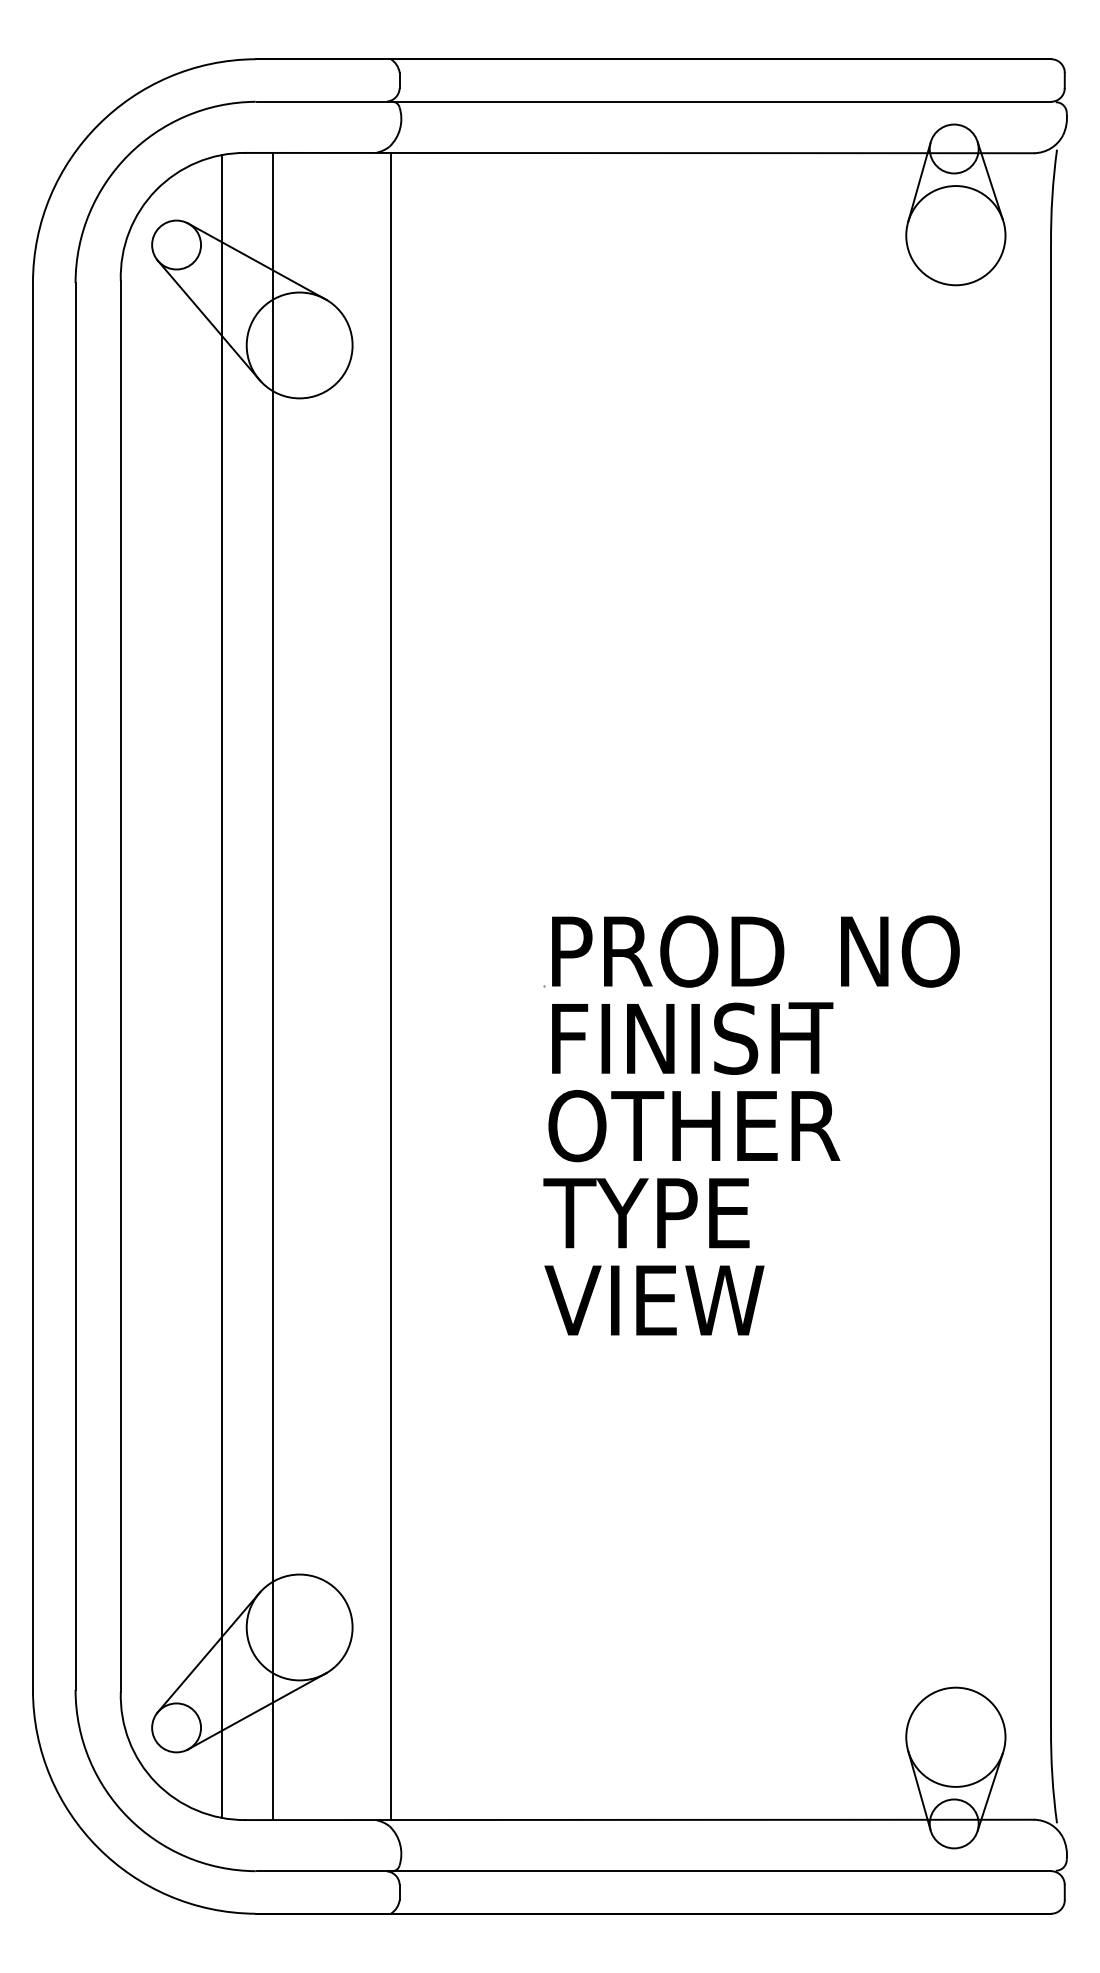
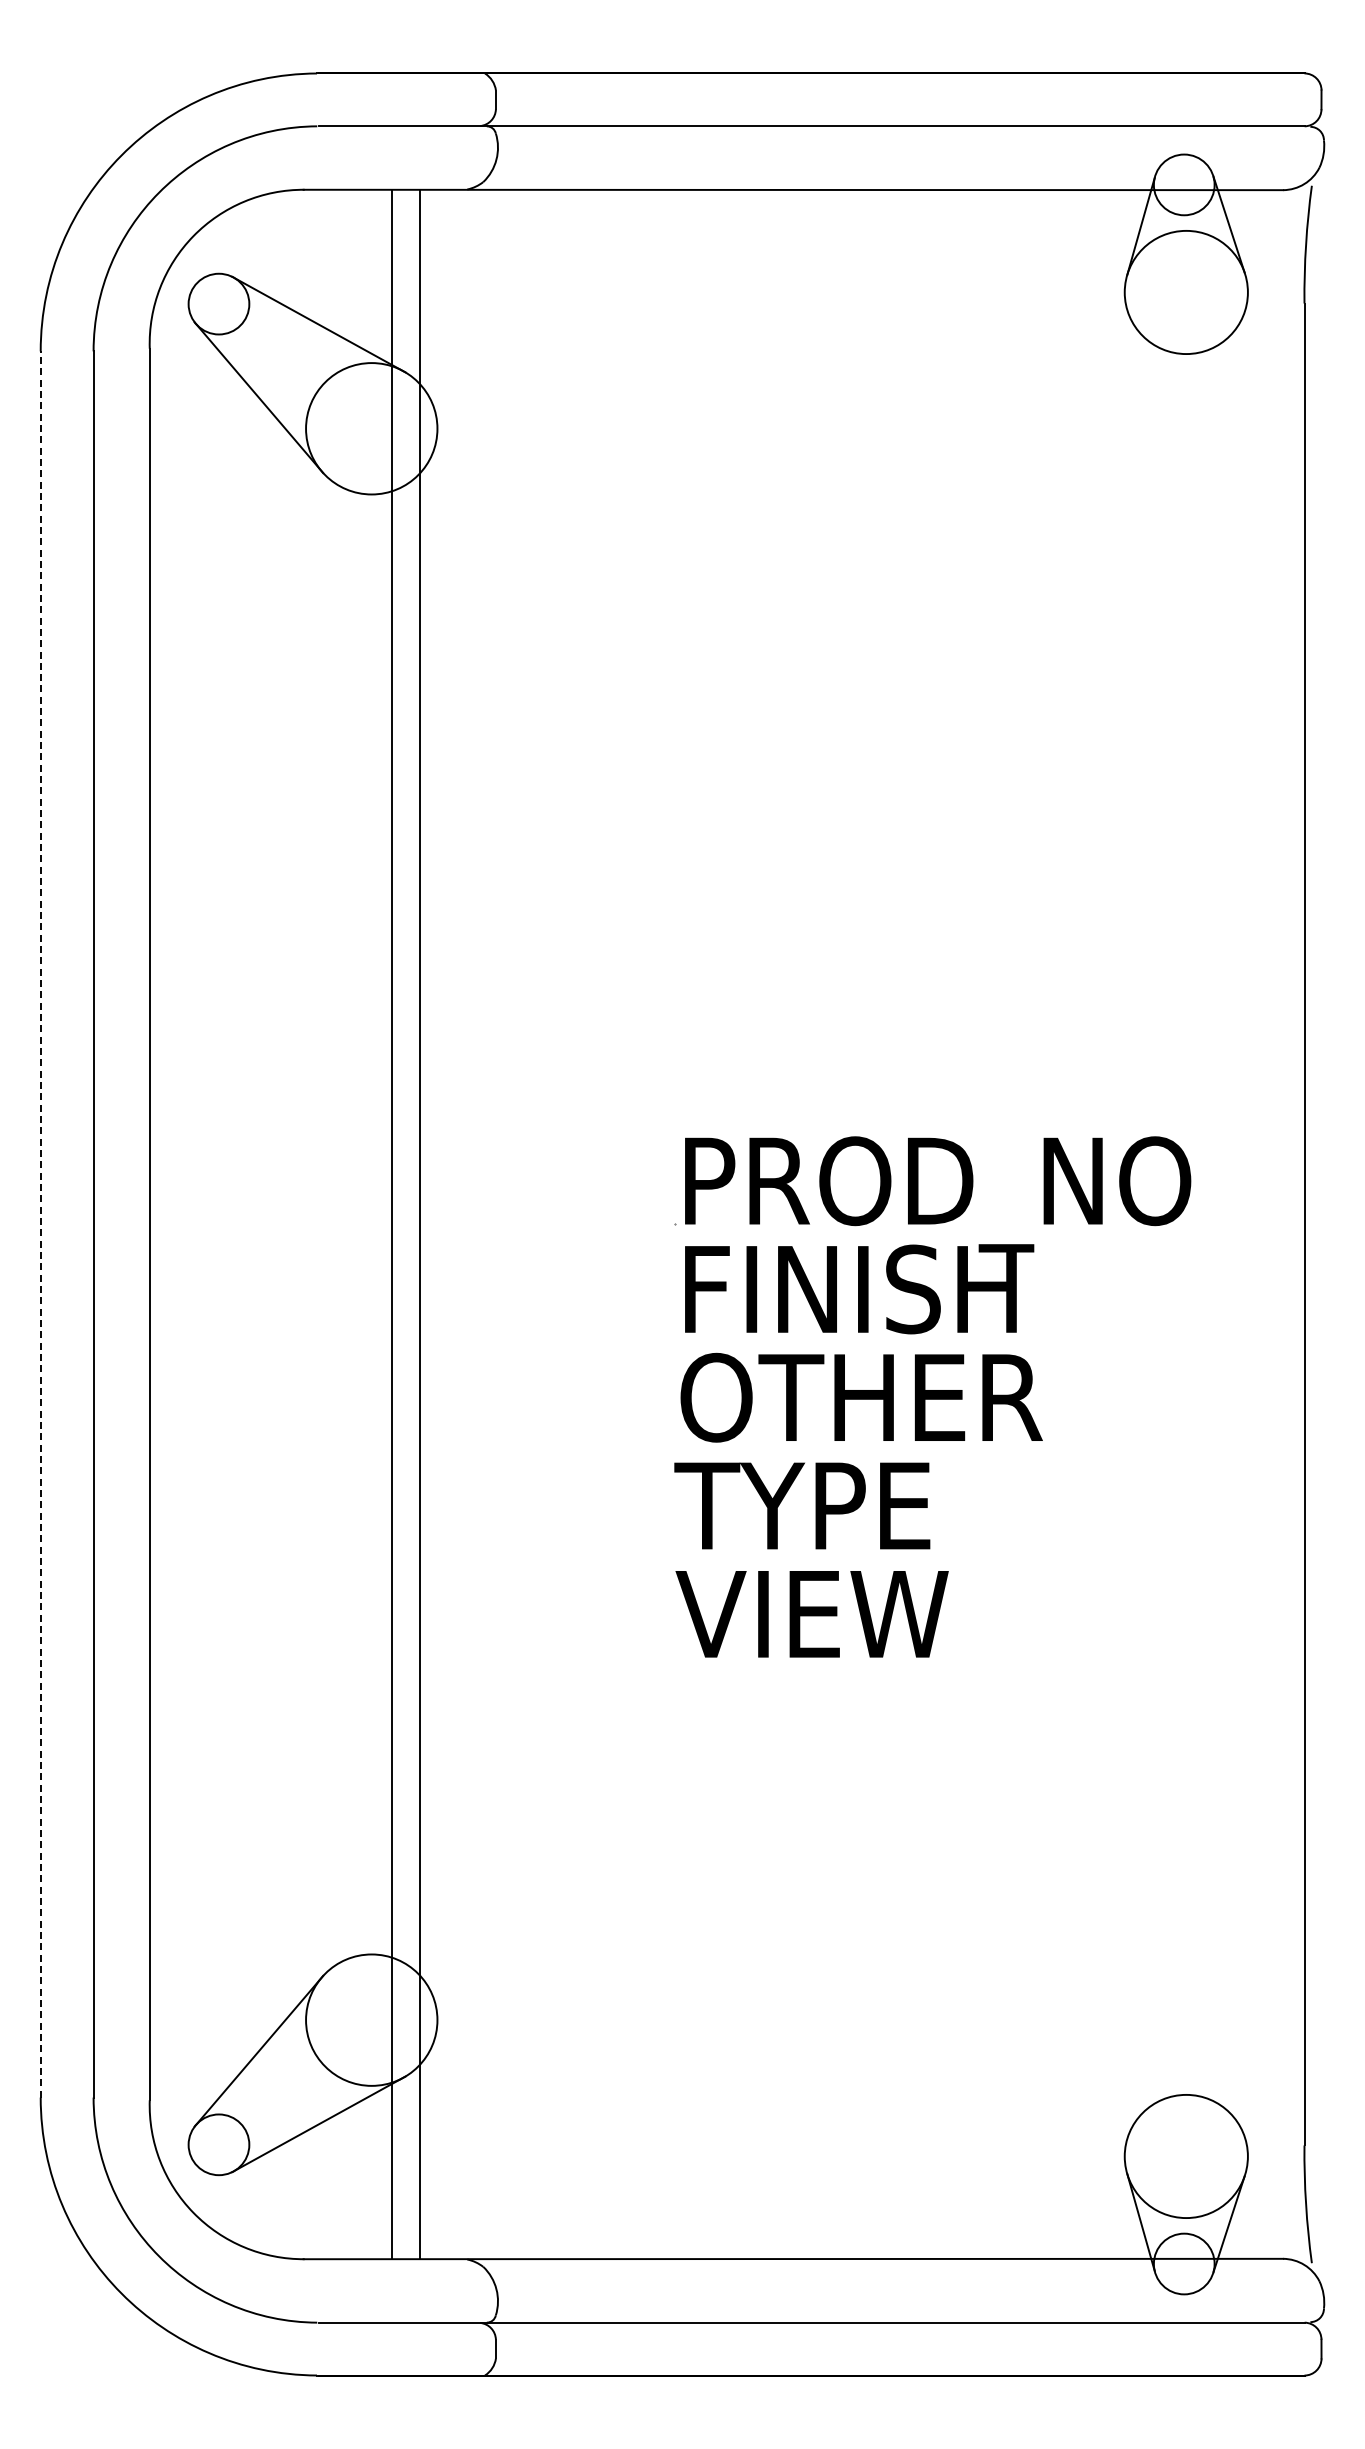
line: (32, 986) -> (40, 1224), solid -> dashed
line: (222, 986) -> (275, 1224), removed
line: (273, 986) -> (392, 1224), moved
line: (391, 986) -> (419, 1224), moved

